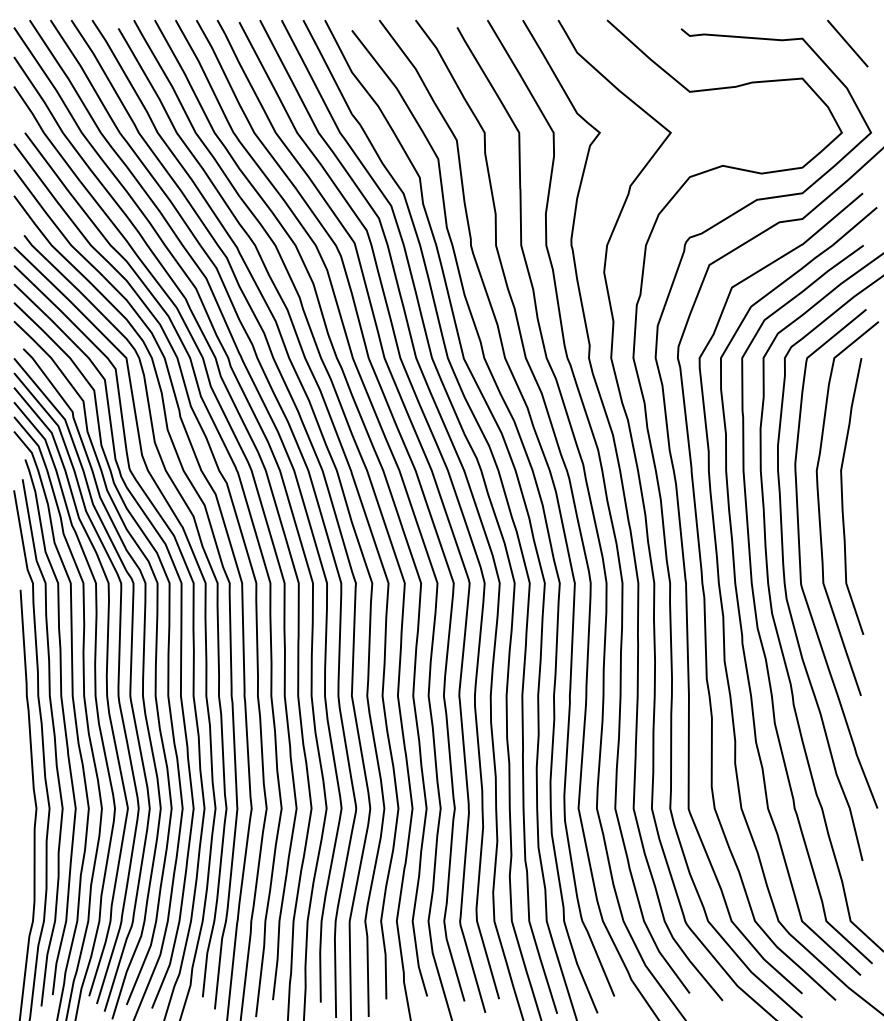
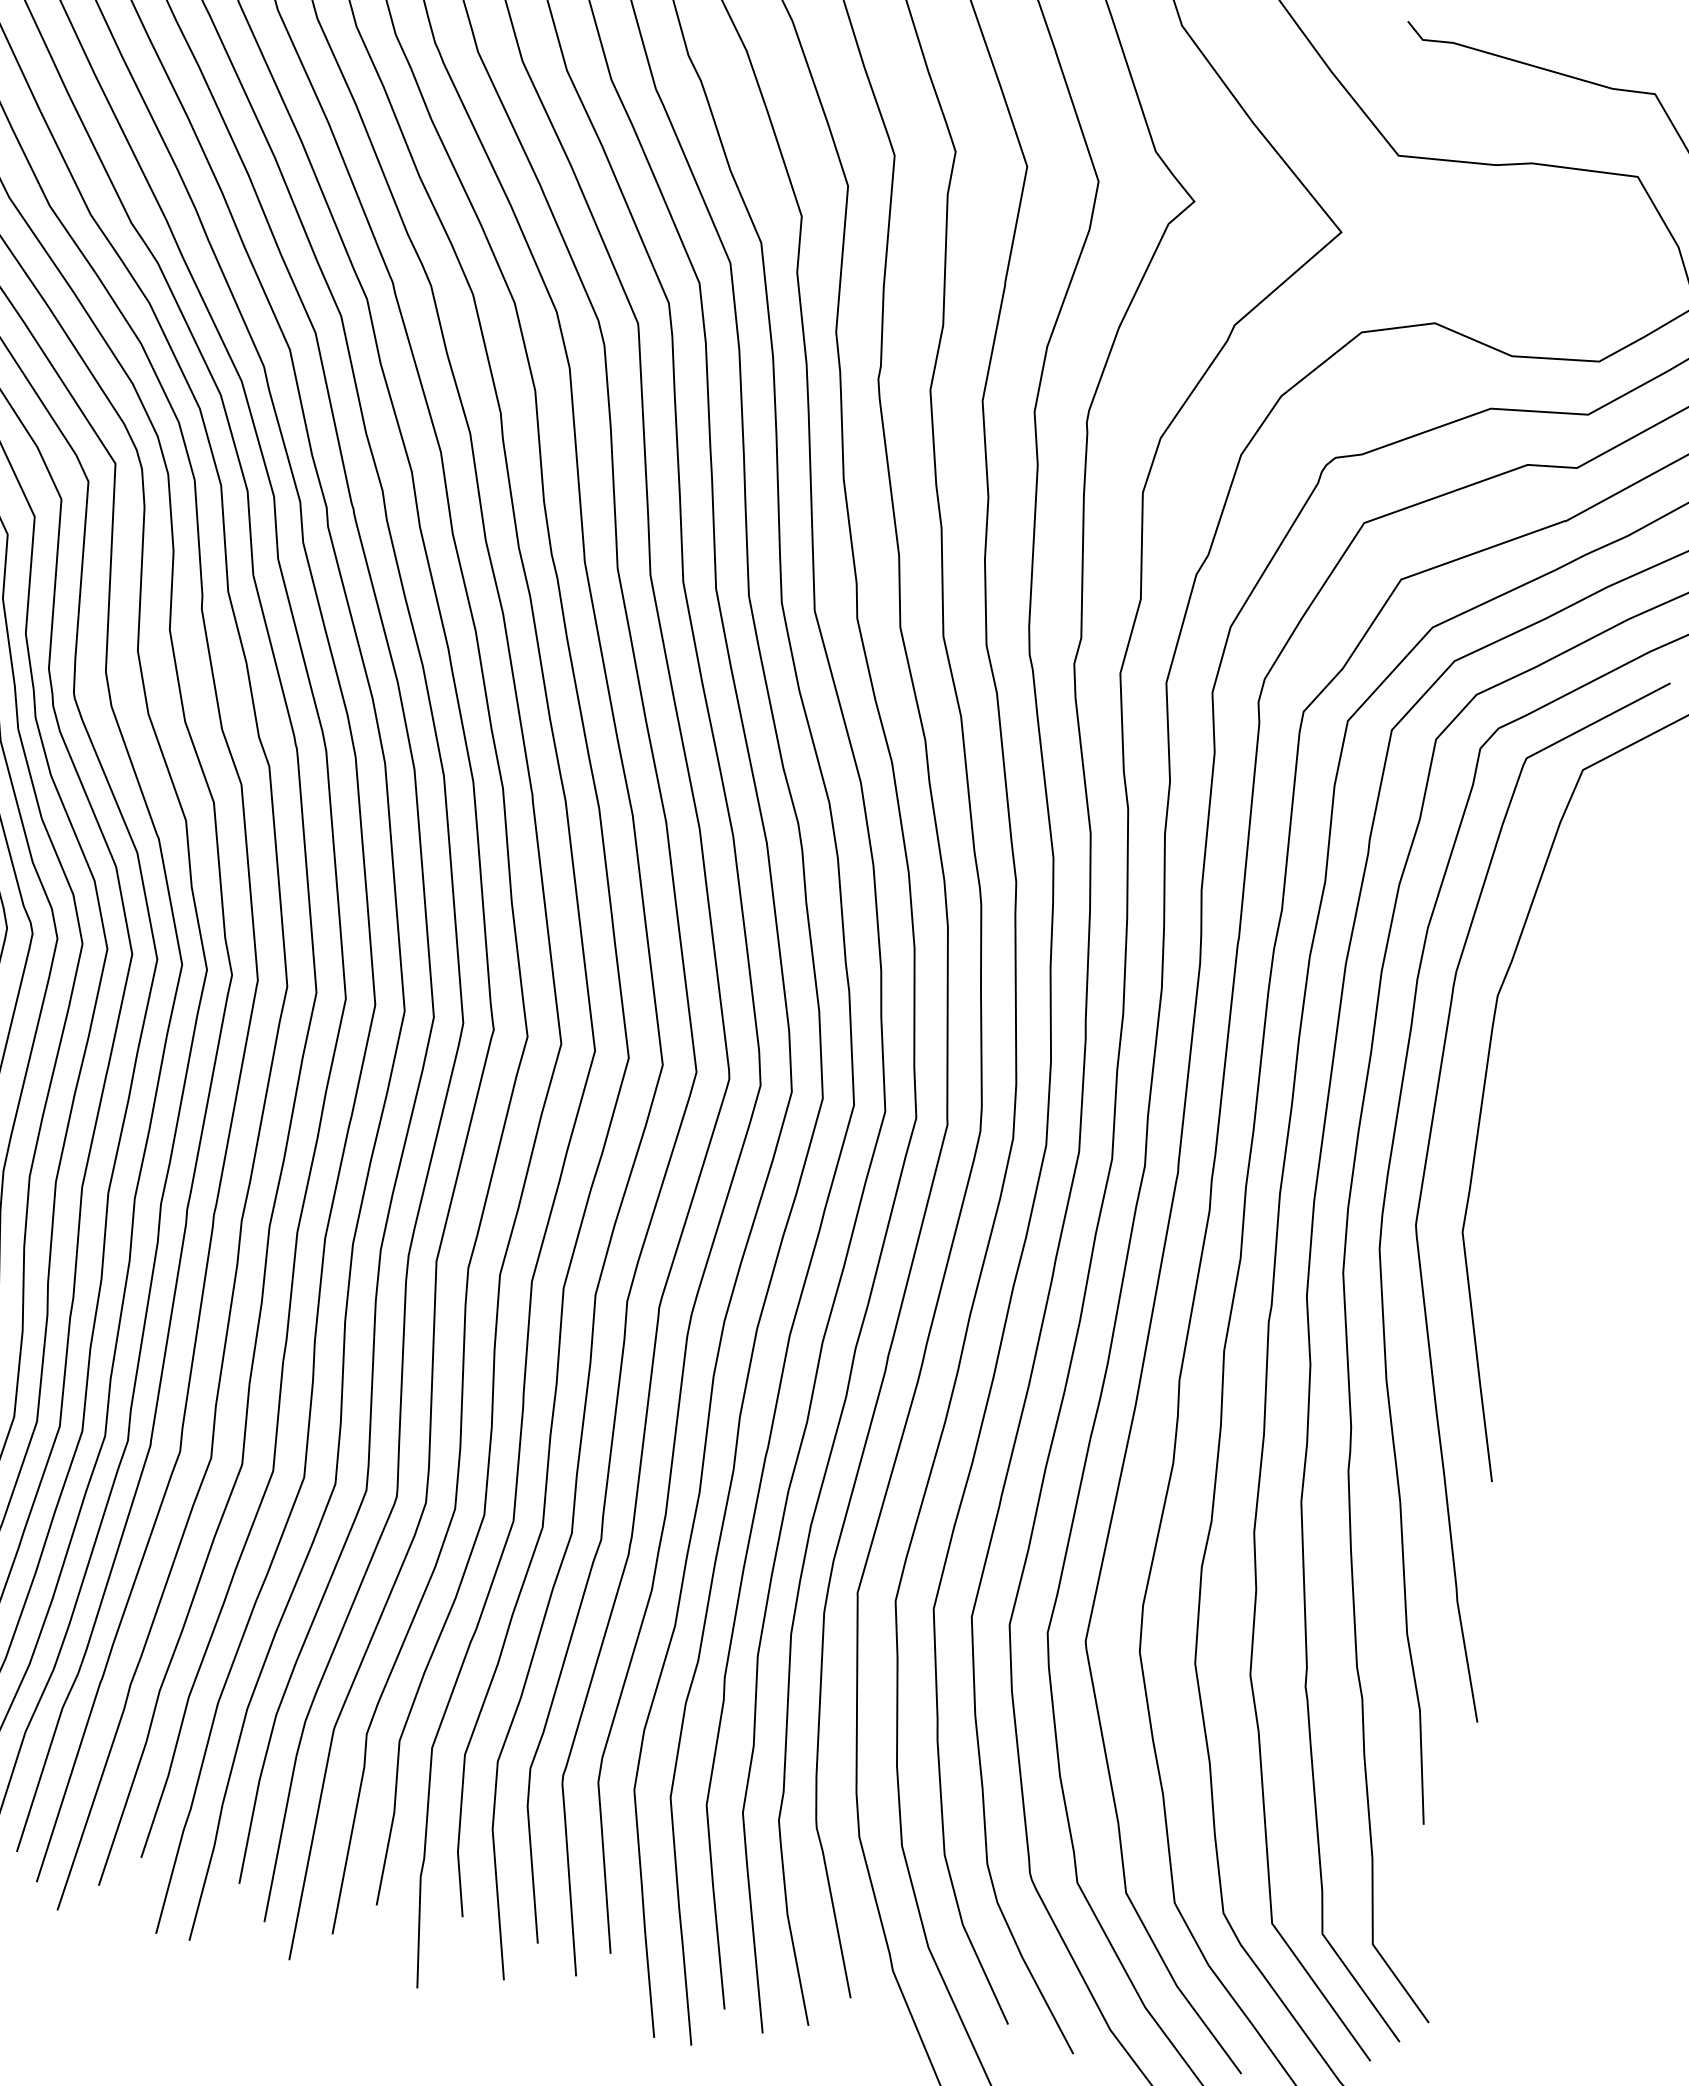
curve: (843, 499) -> (1540, 1067), removed

